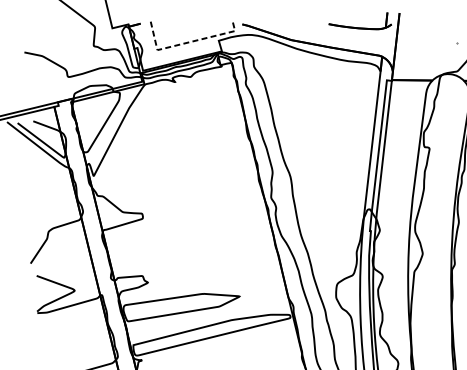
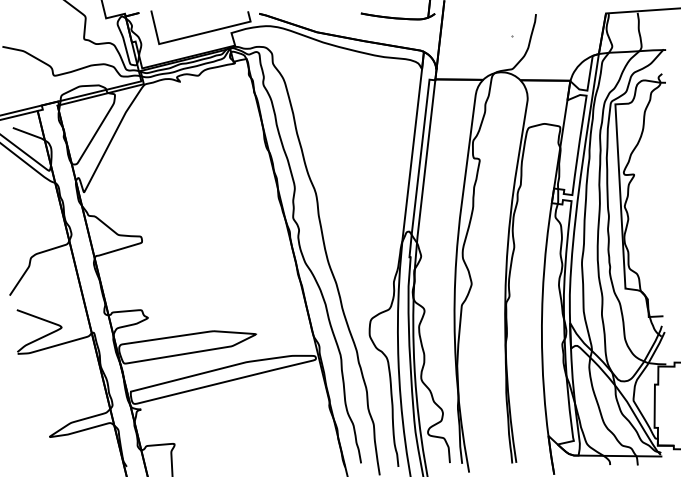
line: (186, 42) -> (193, 35), dashed -> solid

